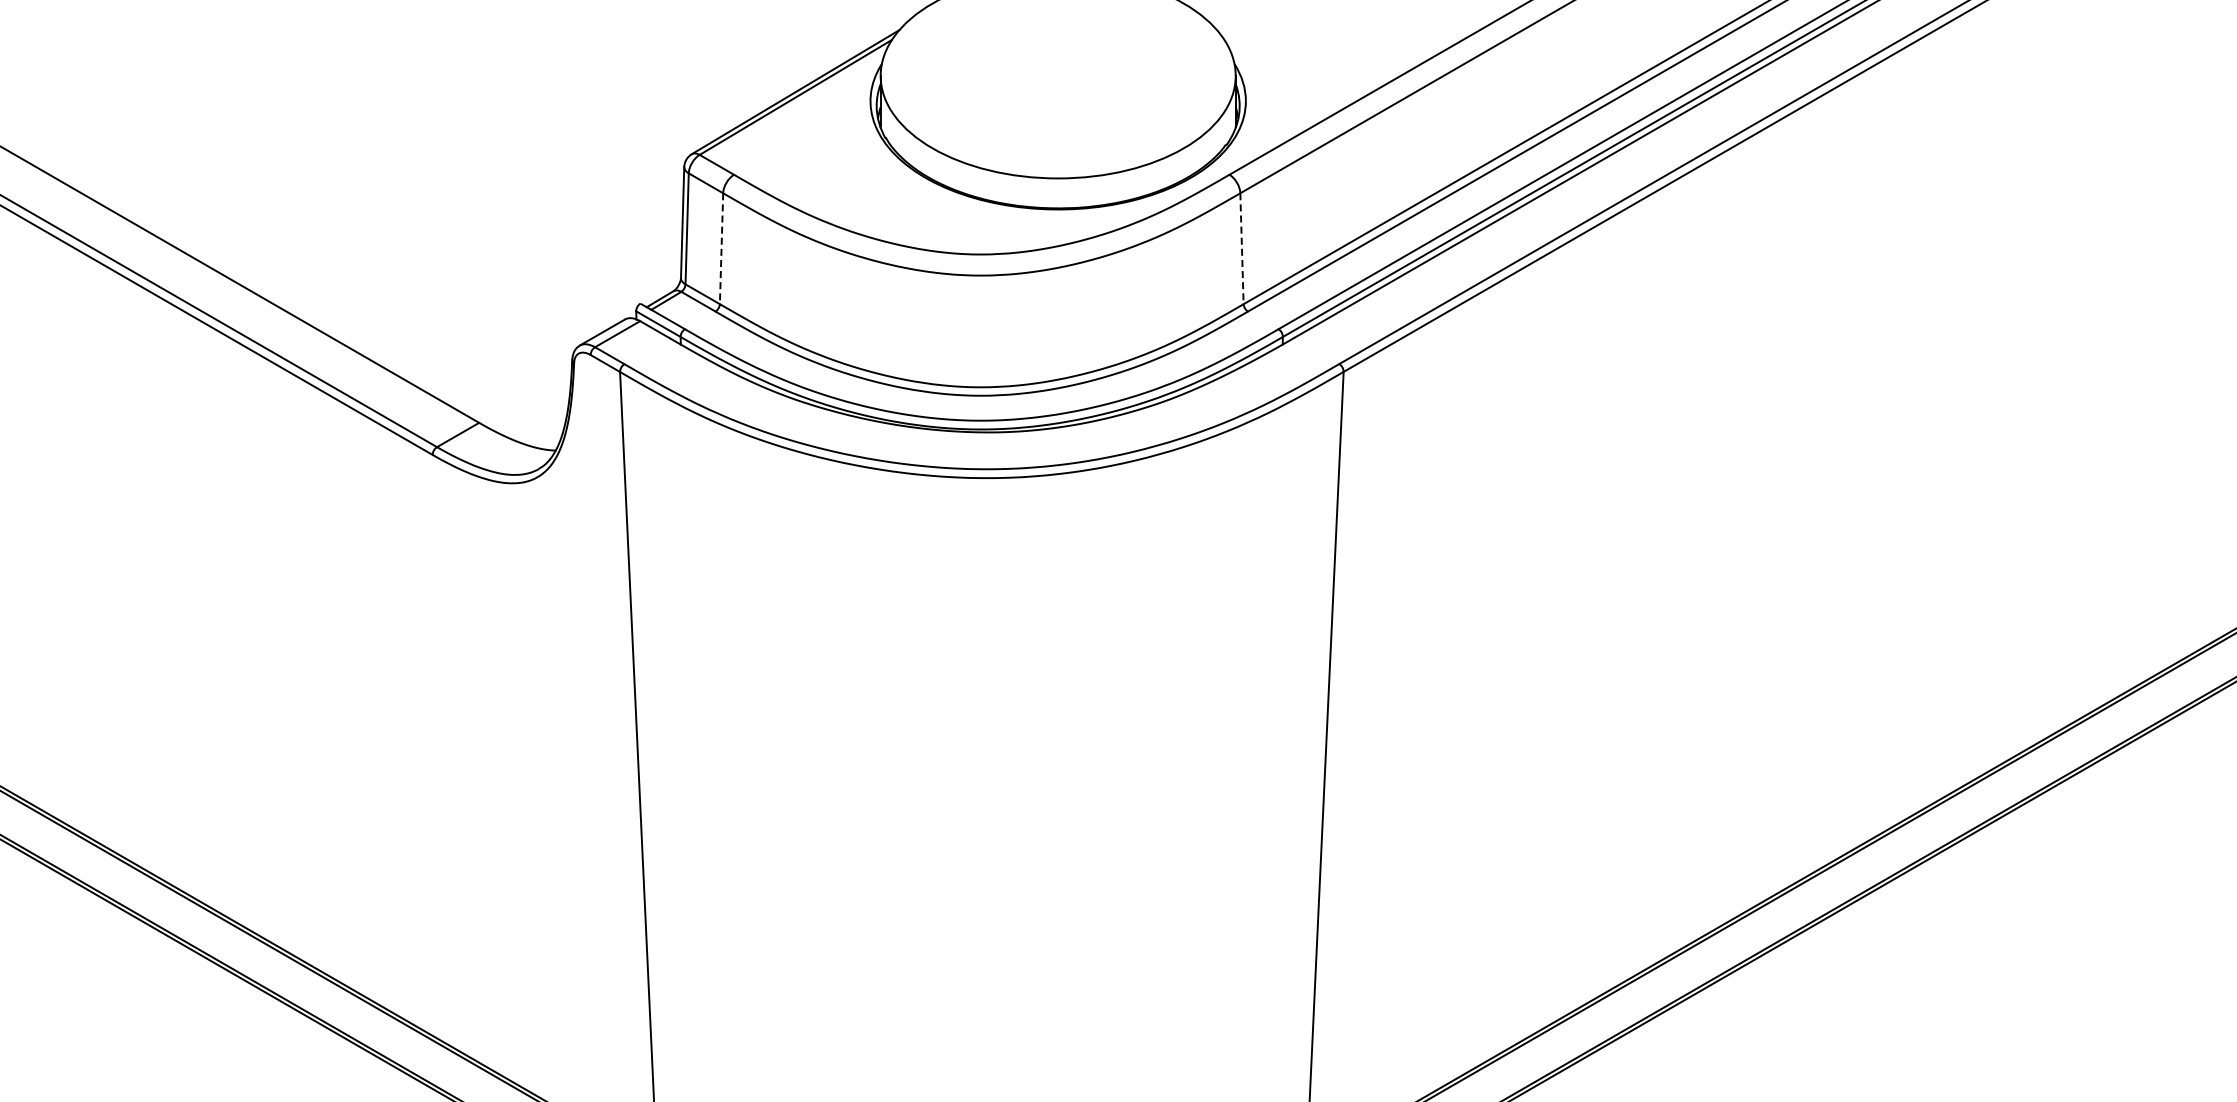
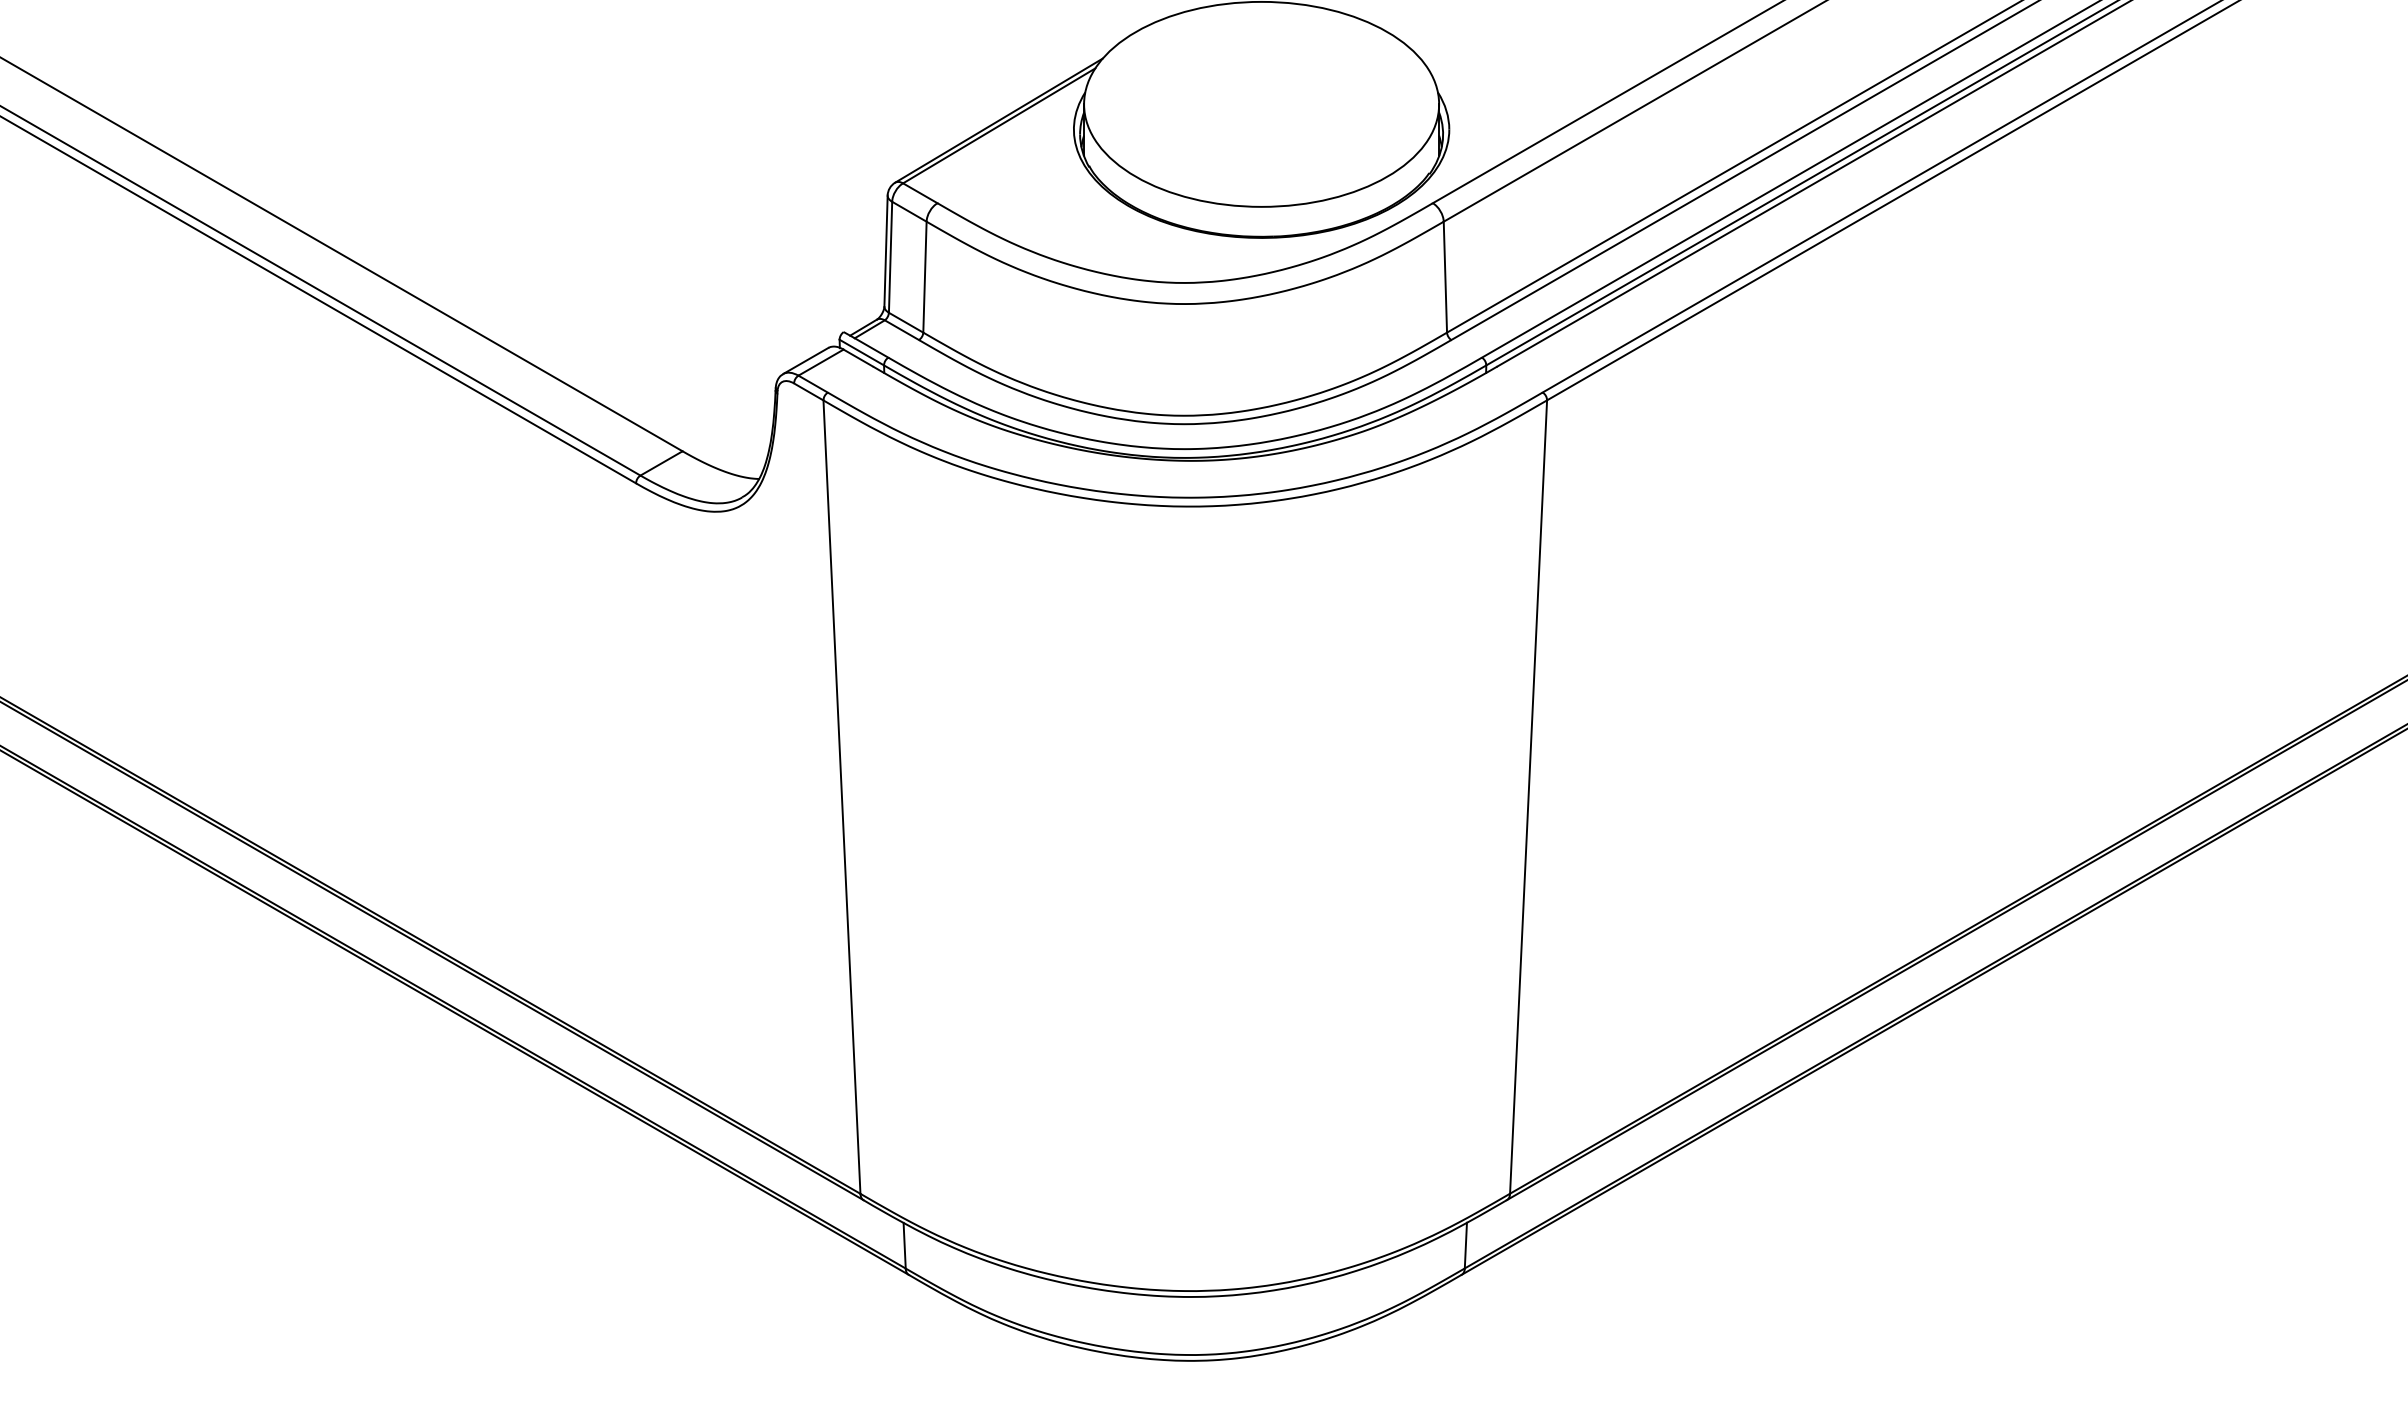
line: (721, 249) -> (924, 277), dashed -> solid
line: (1242, 249) -> (1445, 277), dashed -> solid

